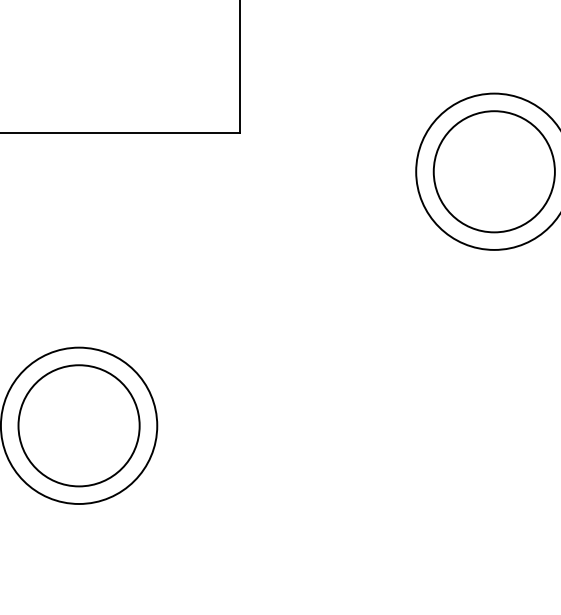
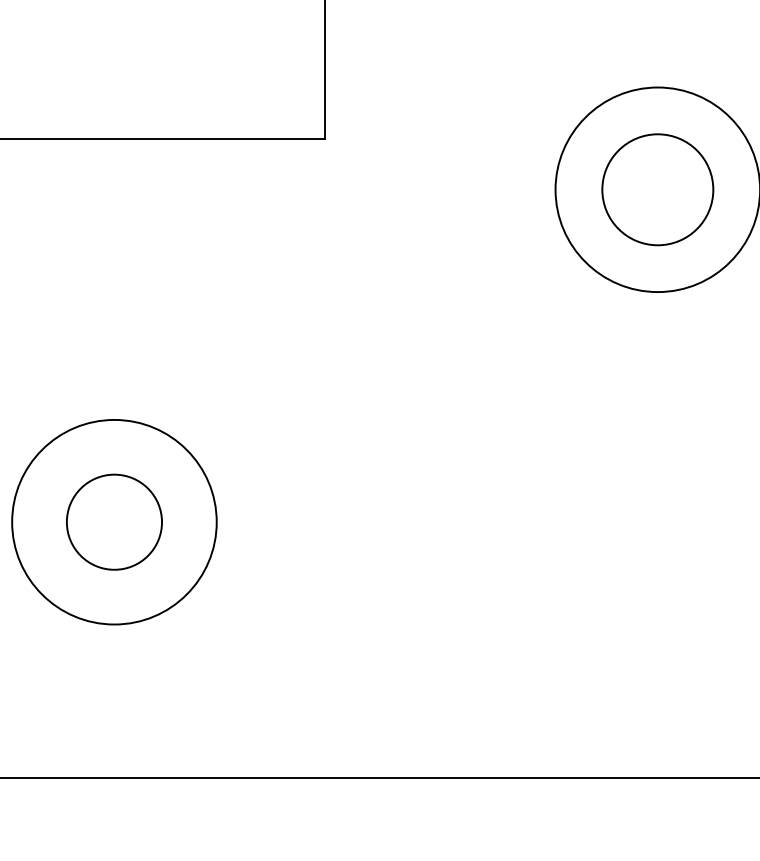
circle: (494, 171) -> (657, 189), size x0.7
circle: (79, 425) -> (114, 521), size x0.6

